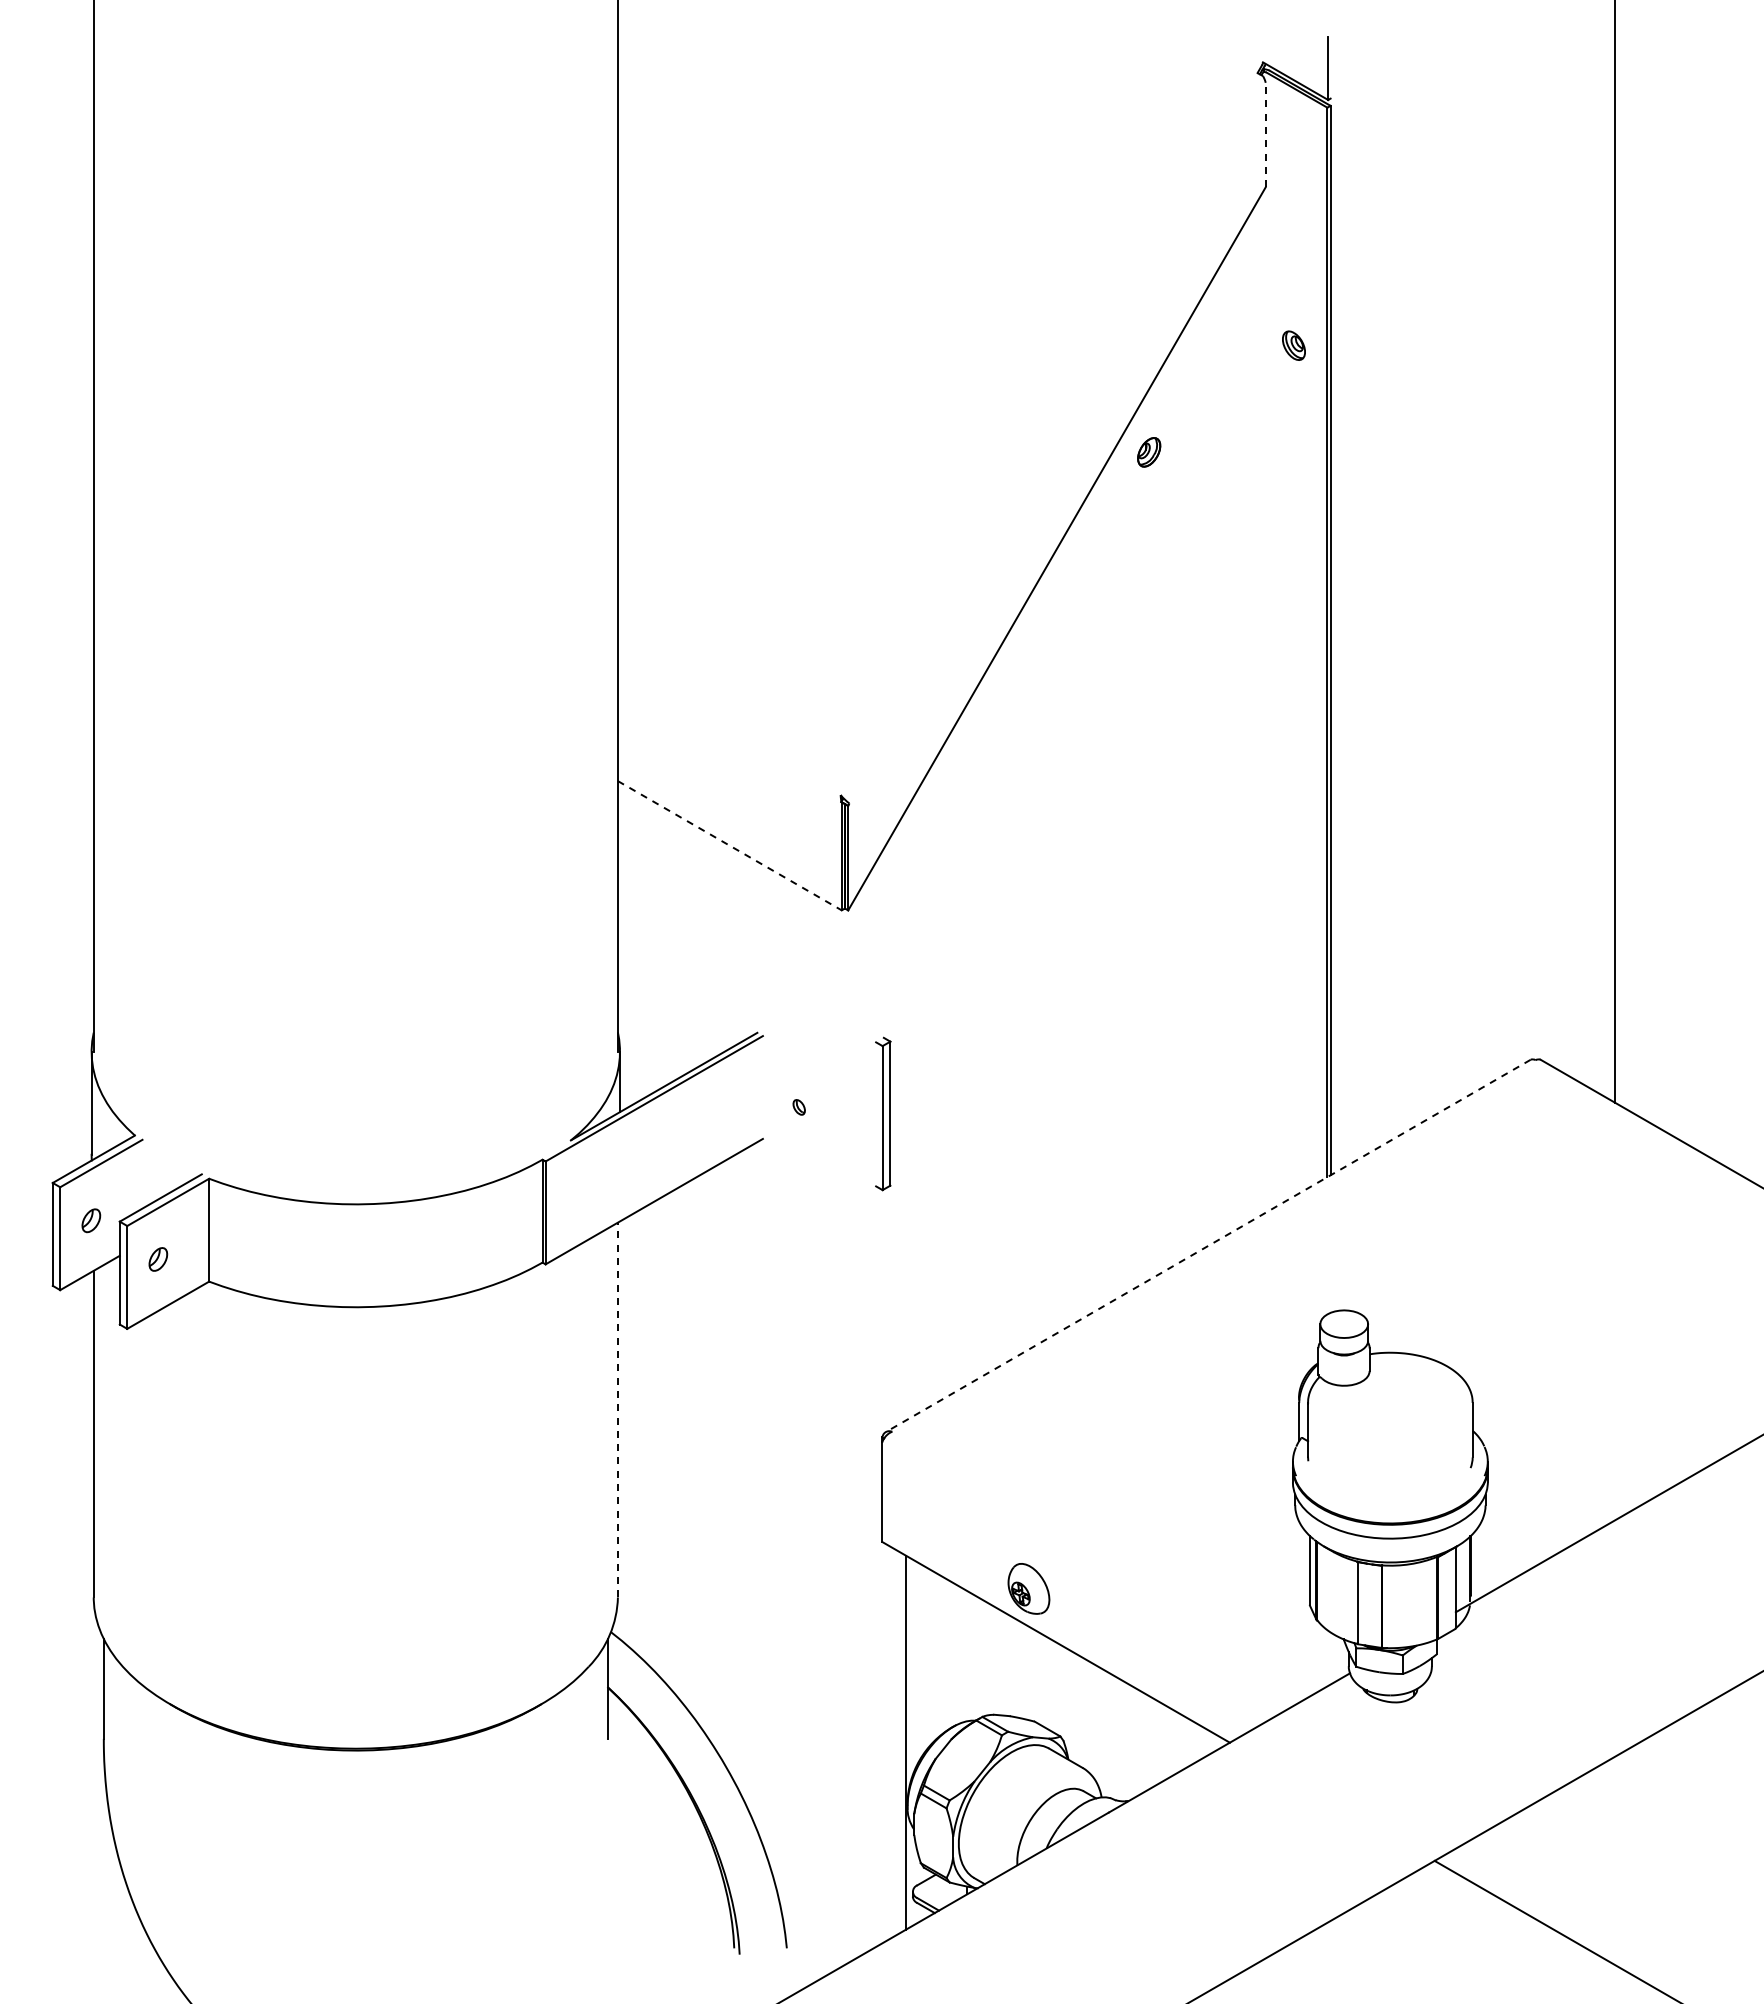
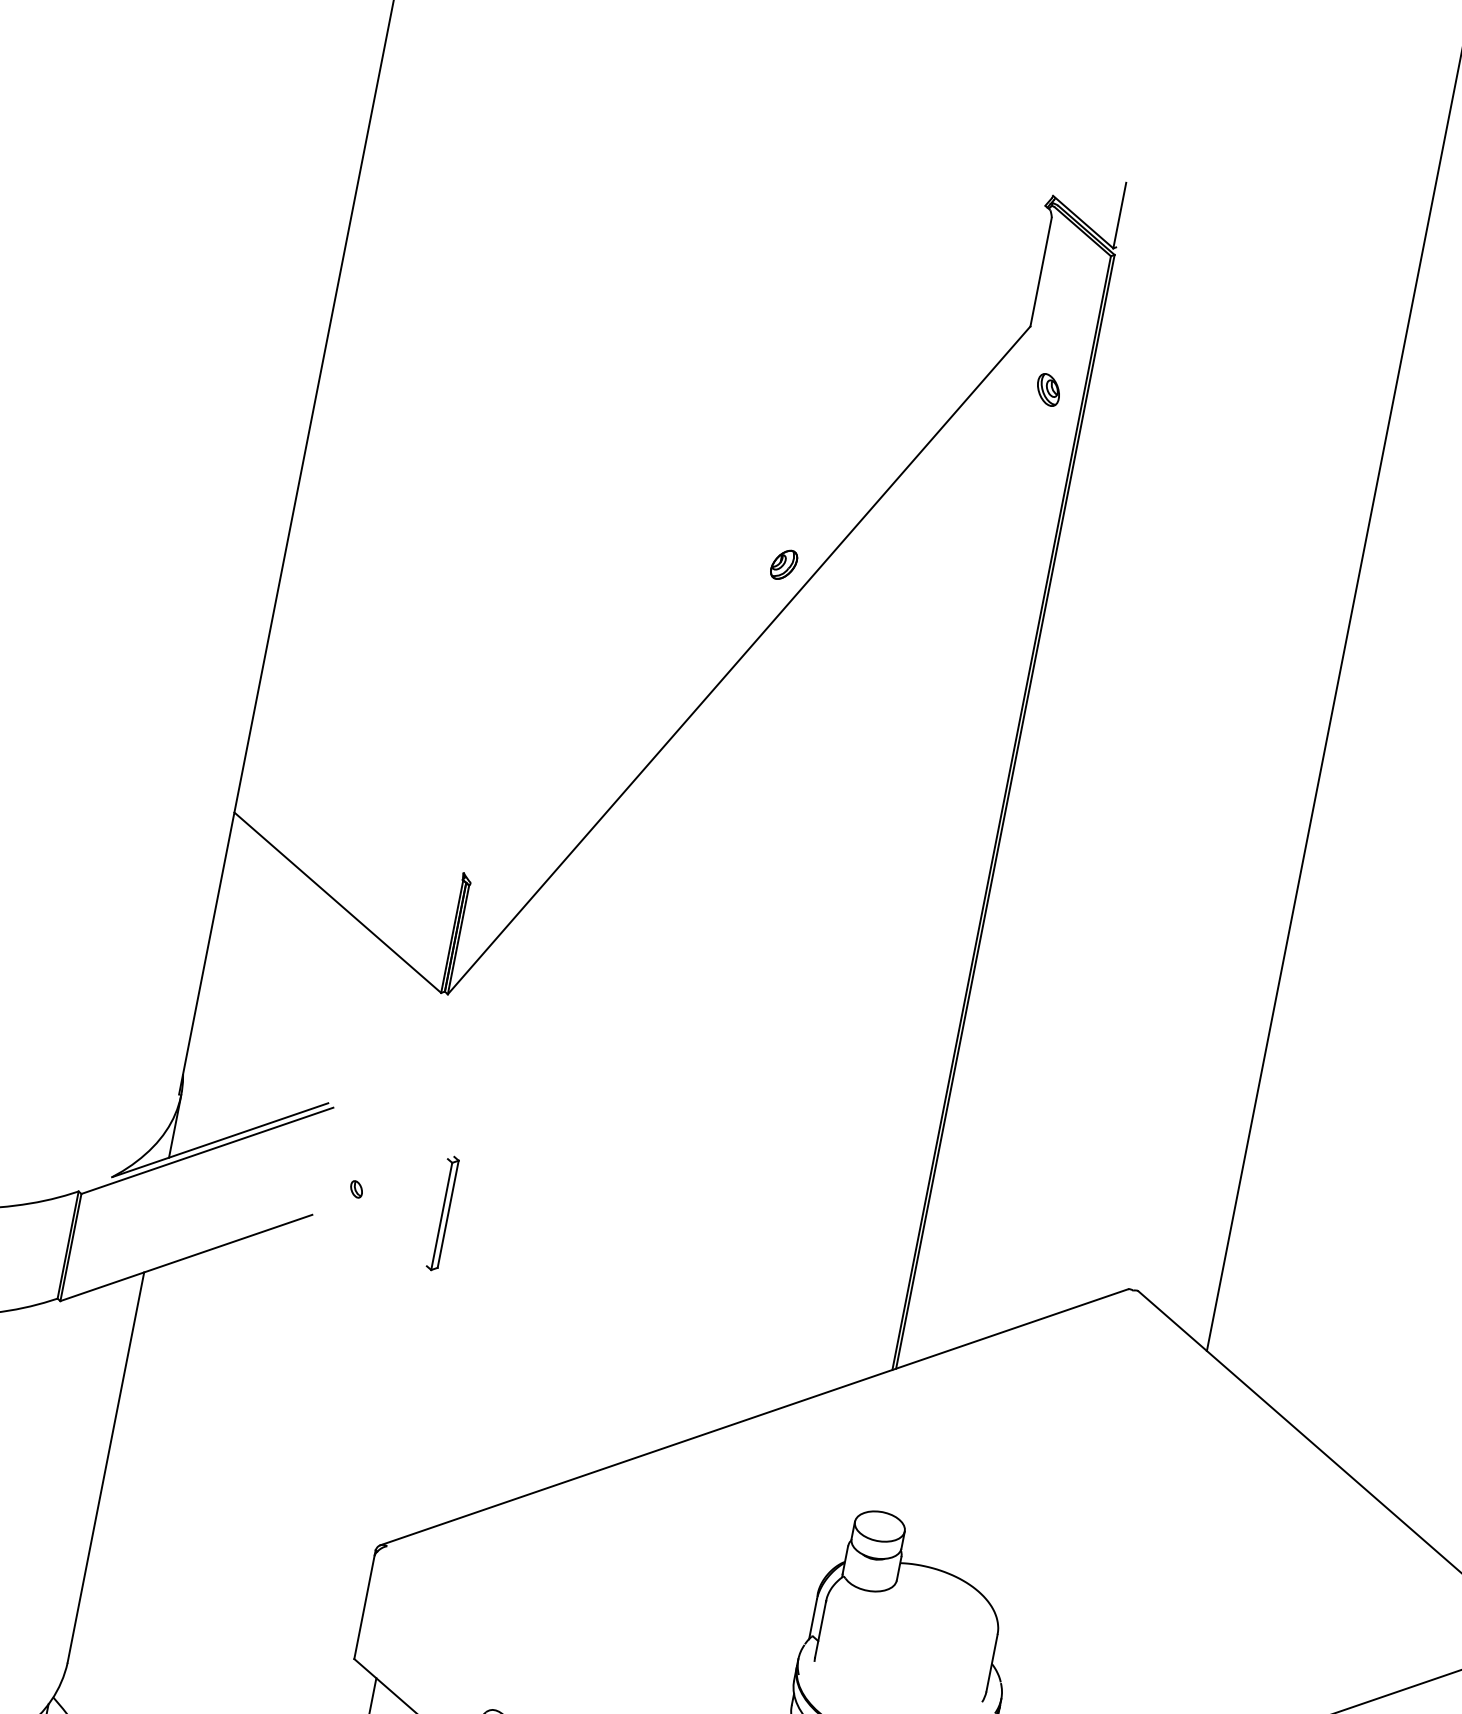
line: (1265, 134) -> (1040, 271), dashed -> solid
part: (1293, 345) -> (1048, 389), moved
part: (1149, 452) -> (784, 565), moved
line: (730, 845) -> (338, 902), dashed -> solid
part: (883, 1113) -> (443, 1212), size x0.71
line: (1207, 1246) -> (753, 1417), dashed -> solid
line: (617, 1409) -> (105, 1466), dashed -> solid

